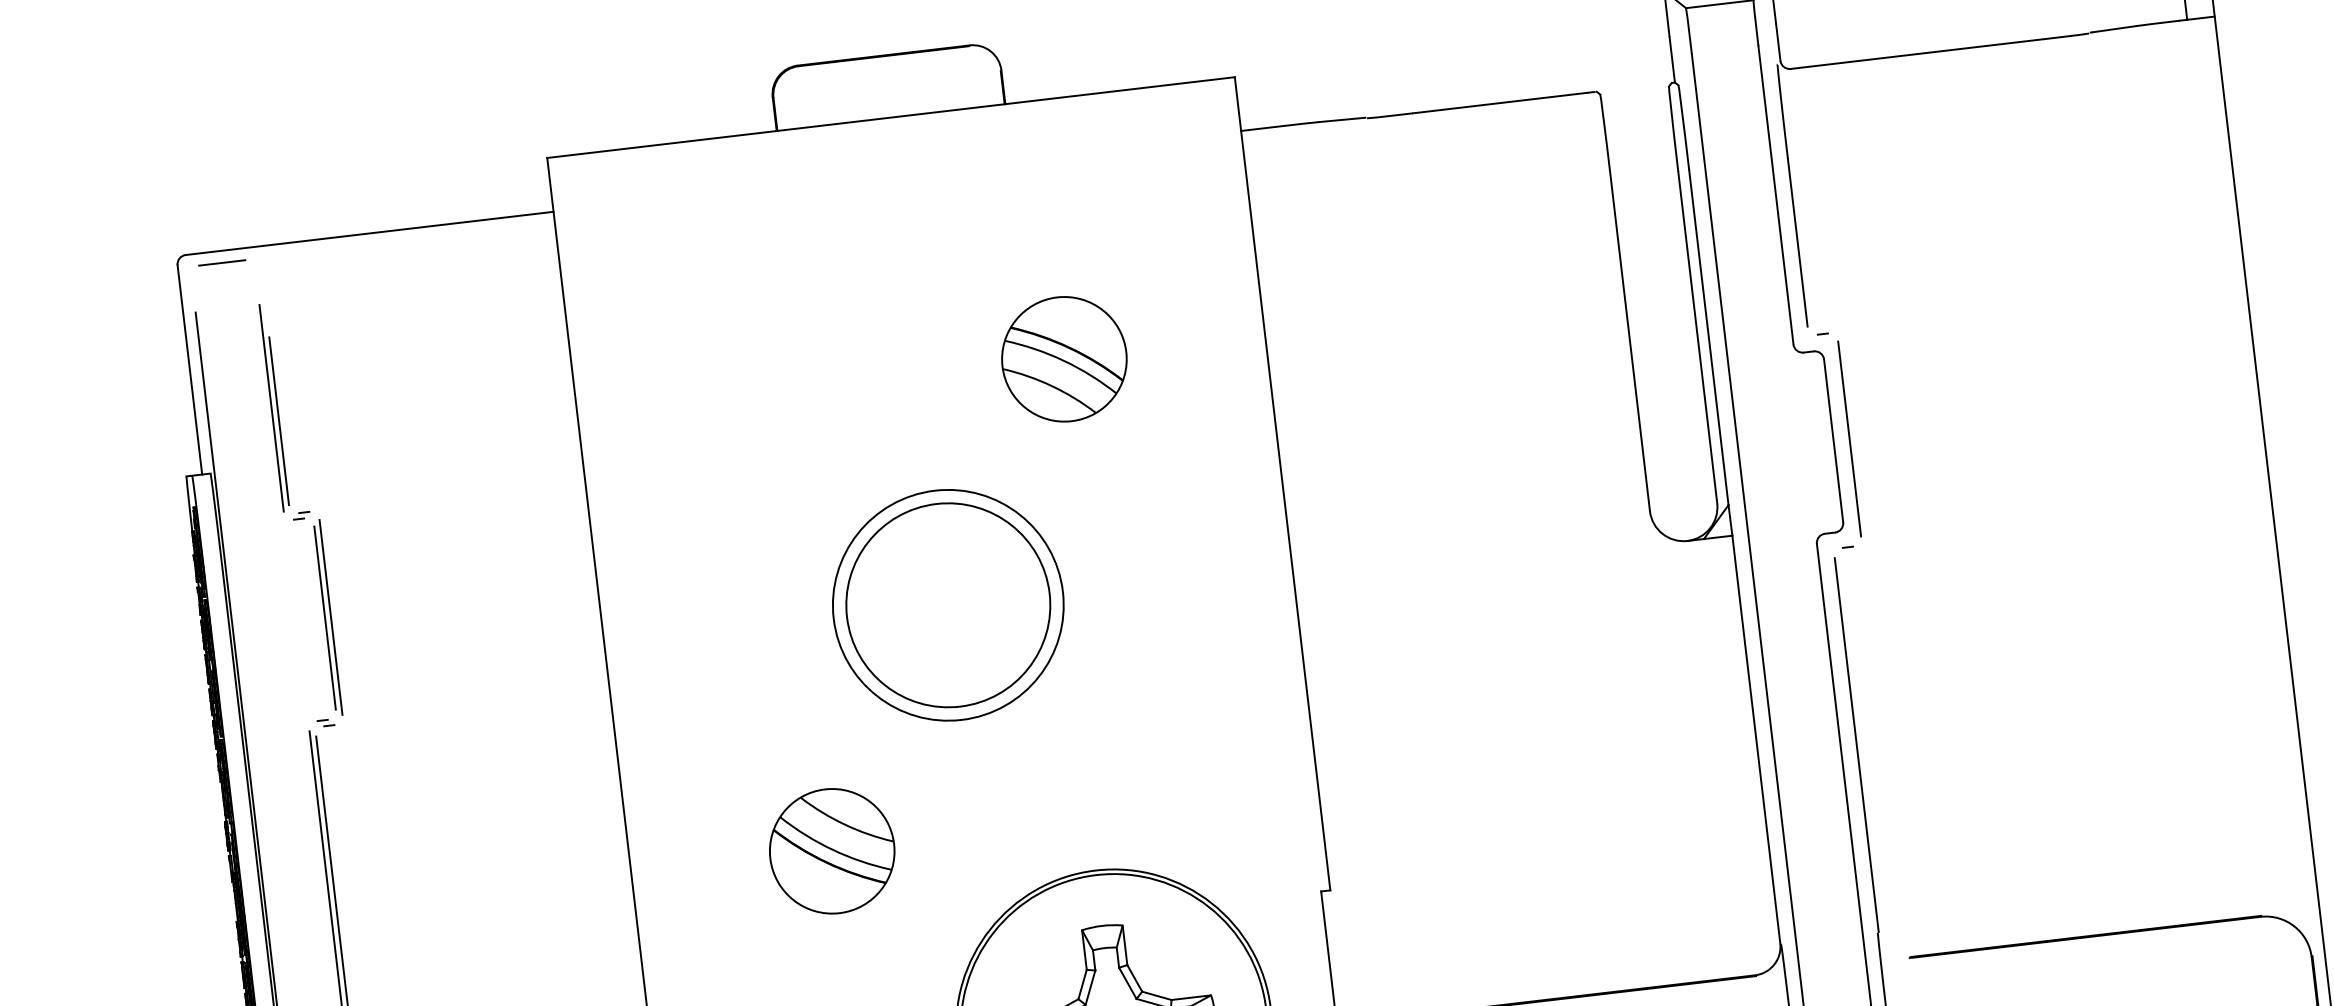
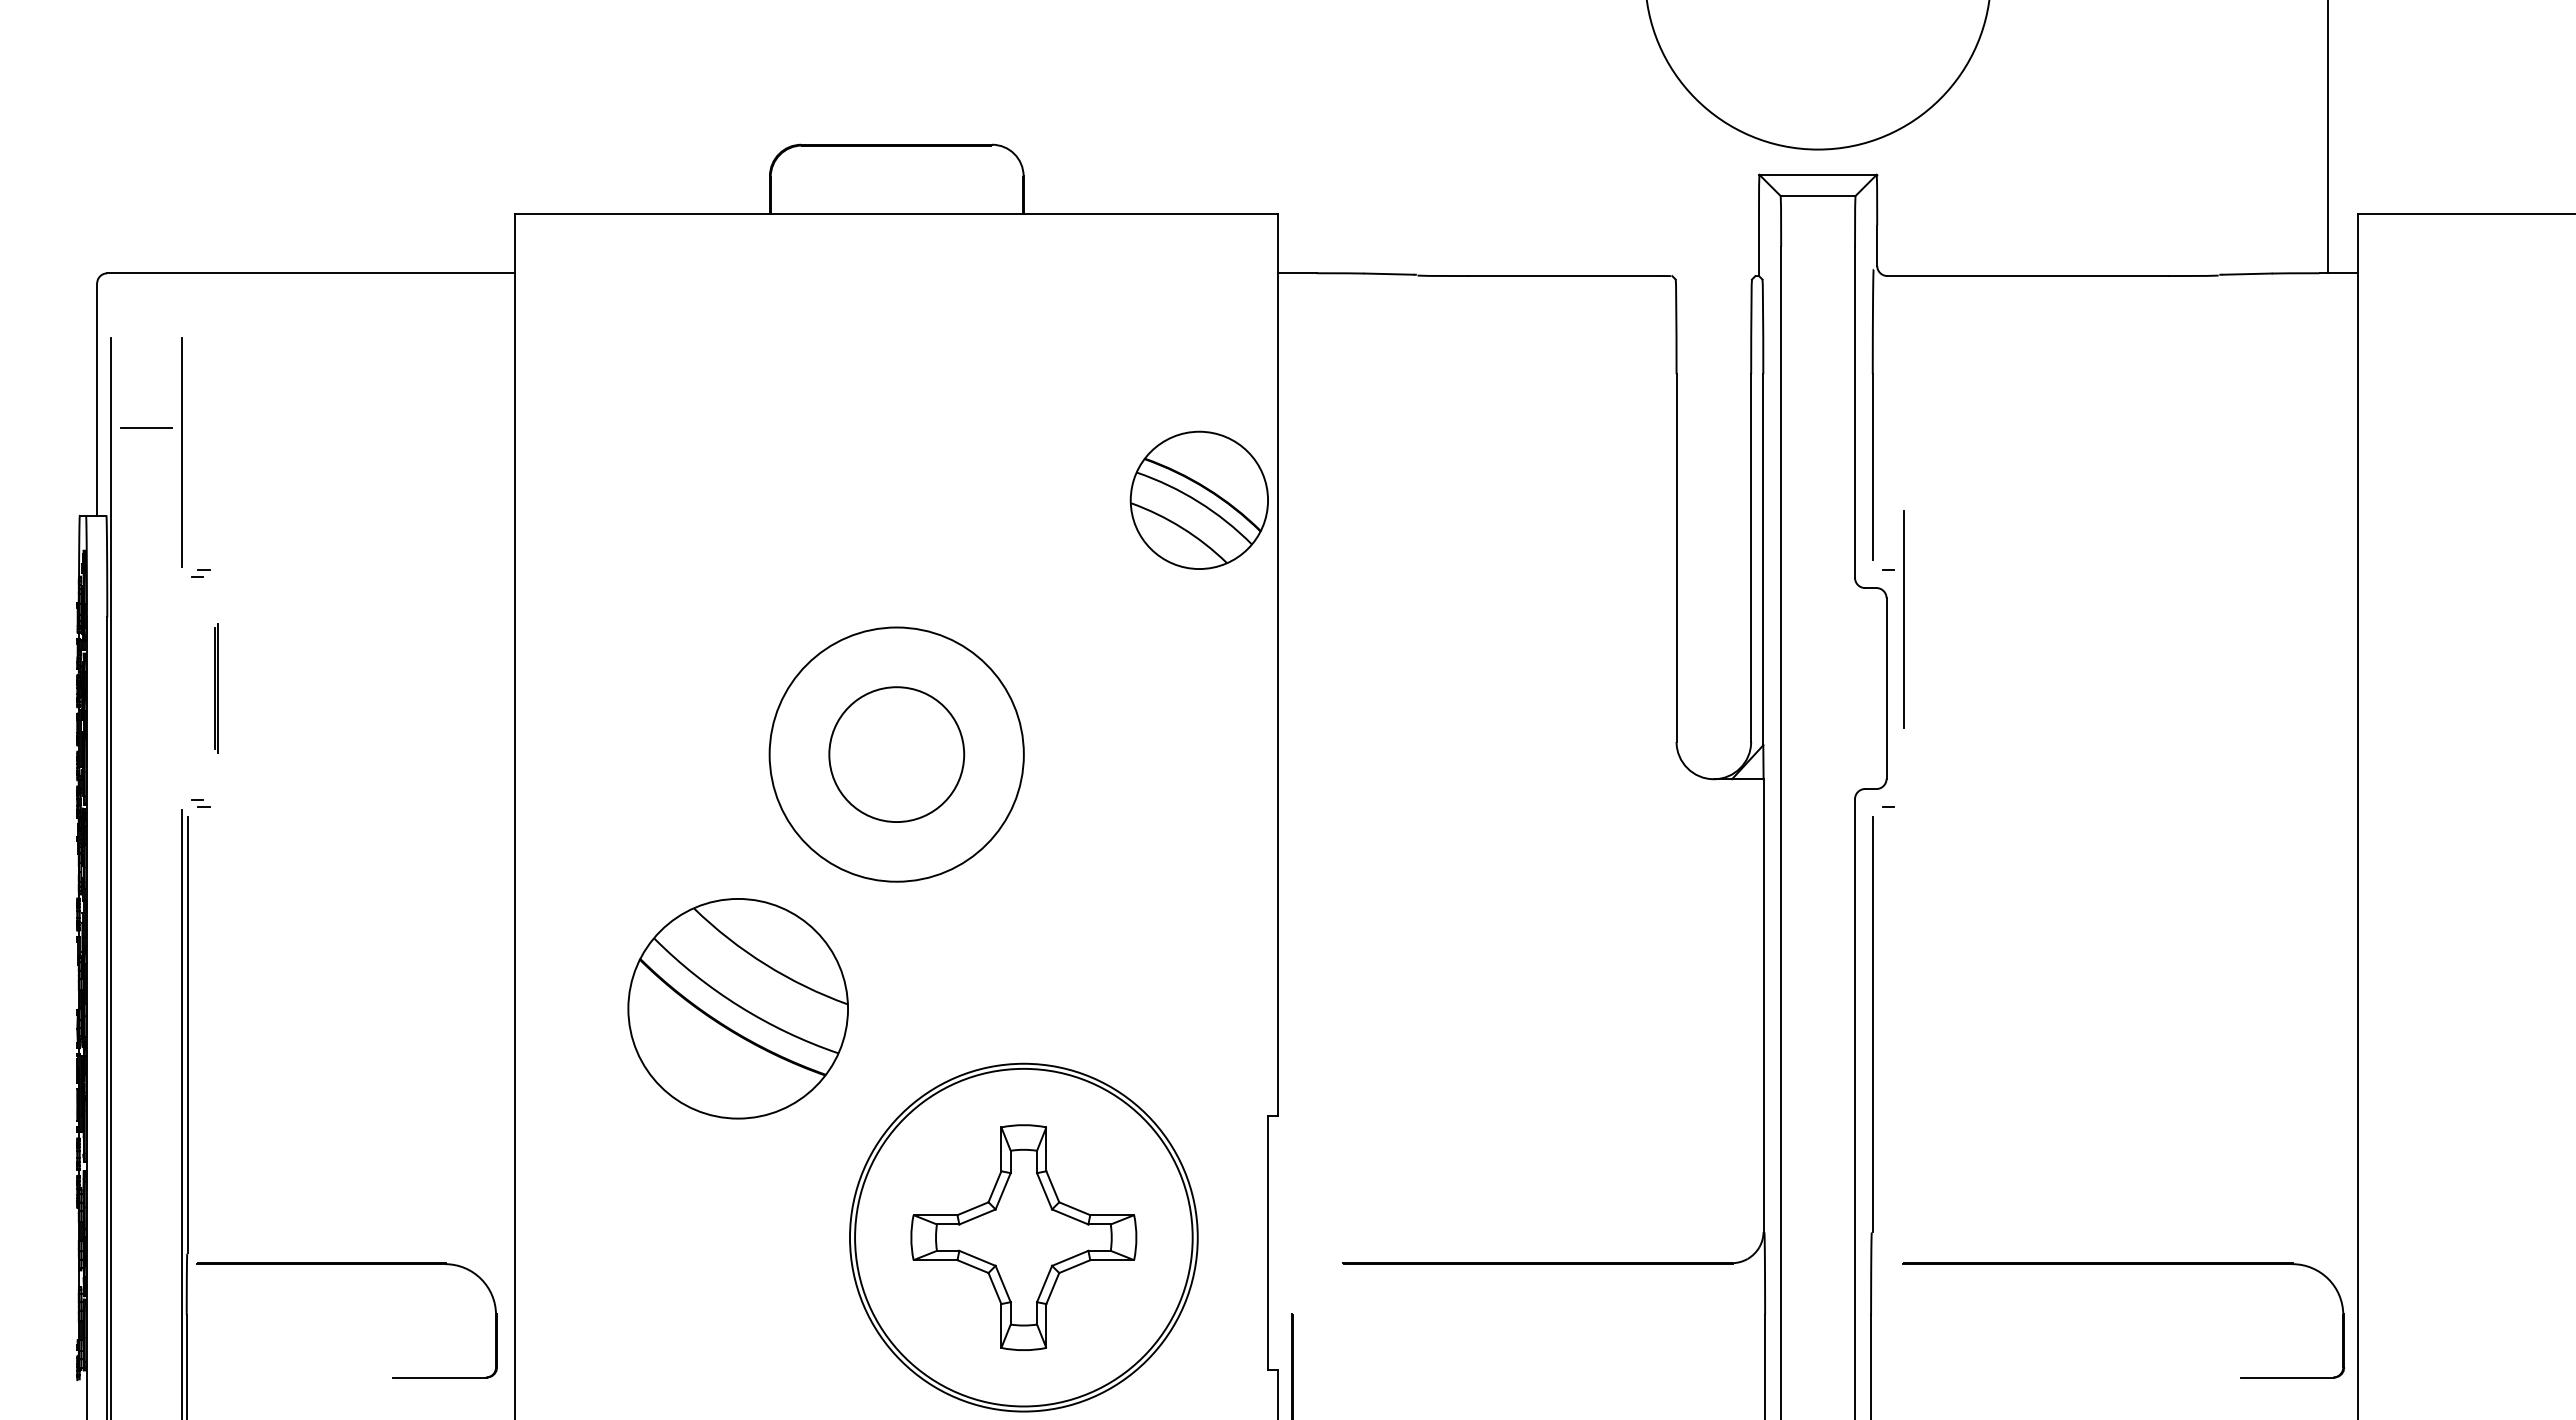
line: (222, 262) -> (146, 427), moved
part: (1063, 358) -> (1198, 499), moved
line: (279, 421) -> (188, 467), removed
line: (1848, 439) -> (1903, 619), moved
circle: (948, 605) -> (896, 754), size x0.6
part: (328, 617) -> (216, 688), size x0.6
part: (831, 851) -> (737, 1008), size x1.6

